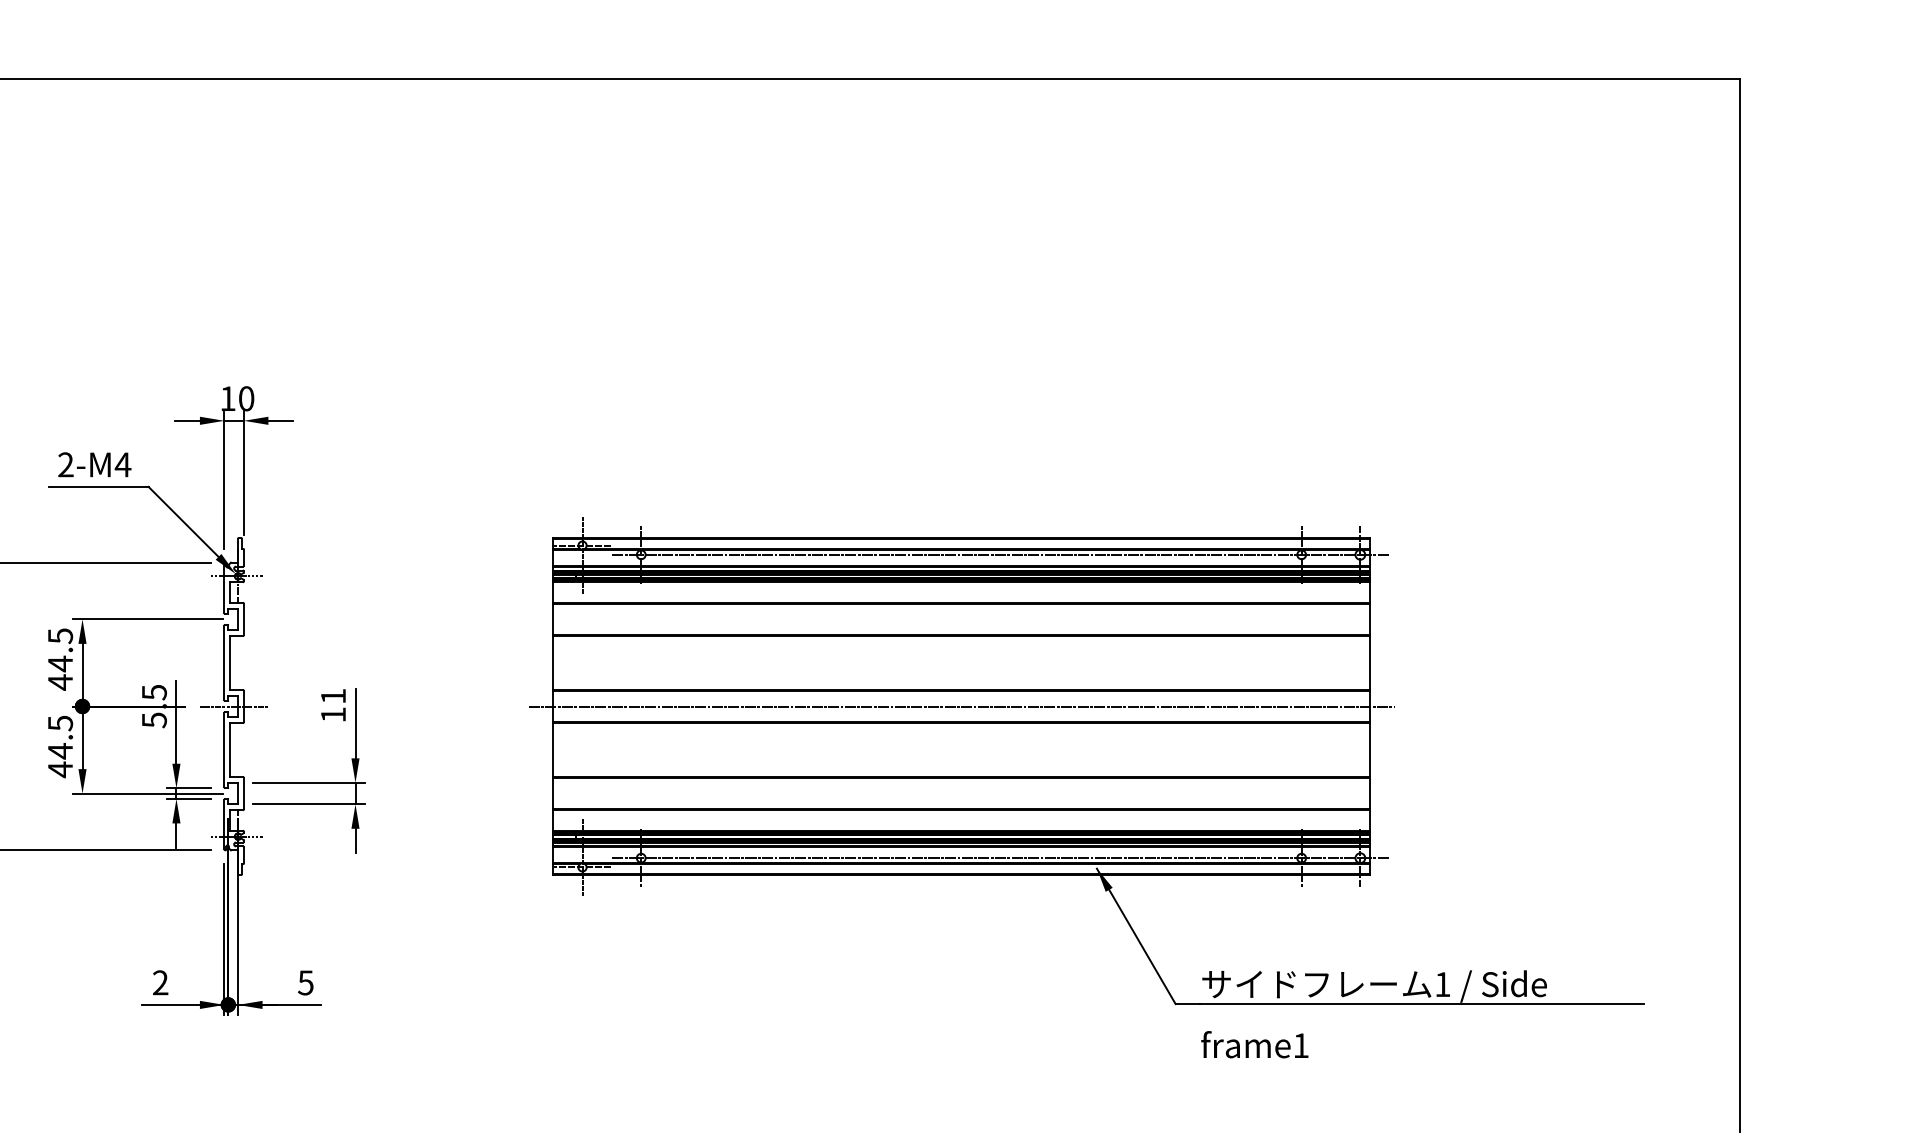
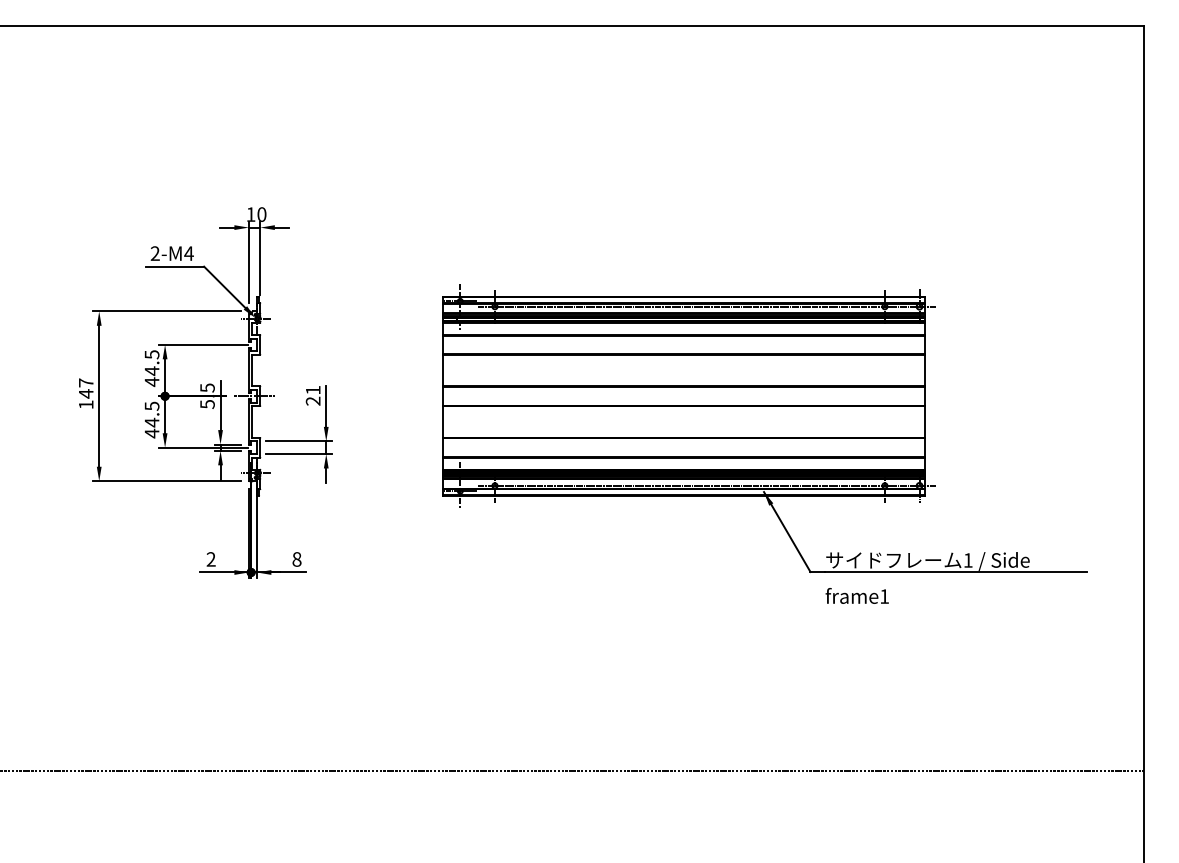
line: (960, 706) -> (683, 396), removed
text: (332, 713) -> (312, 400), 11 -> 21
text: (305, 982) -> (296, 559), 5 -> 8

